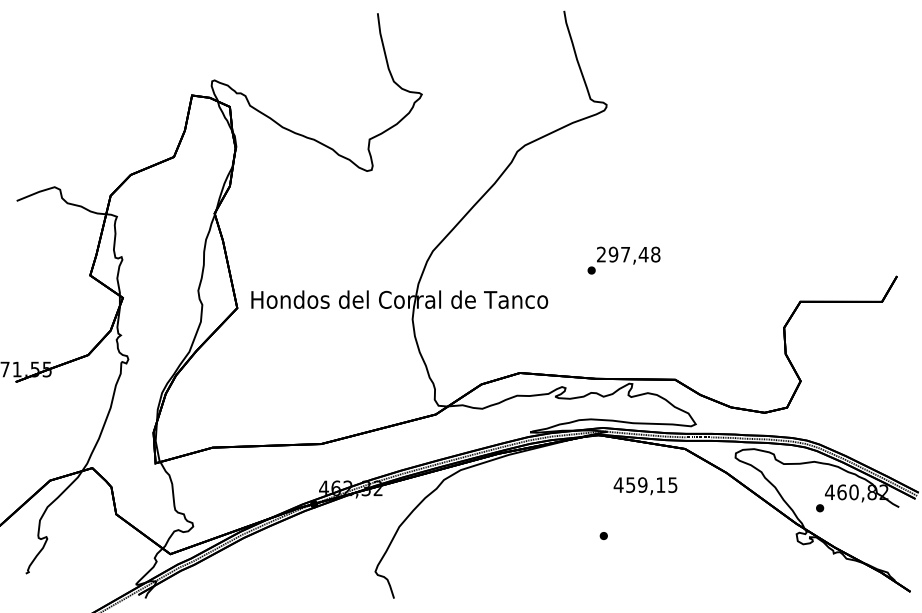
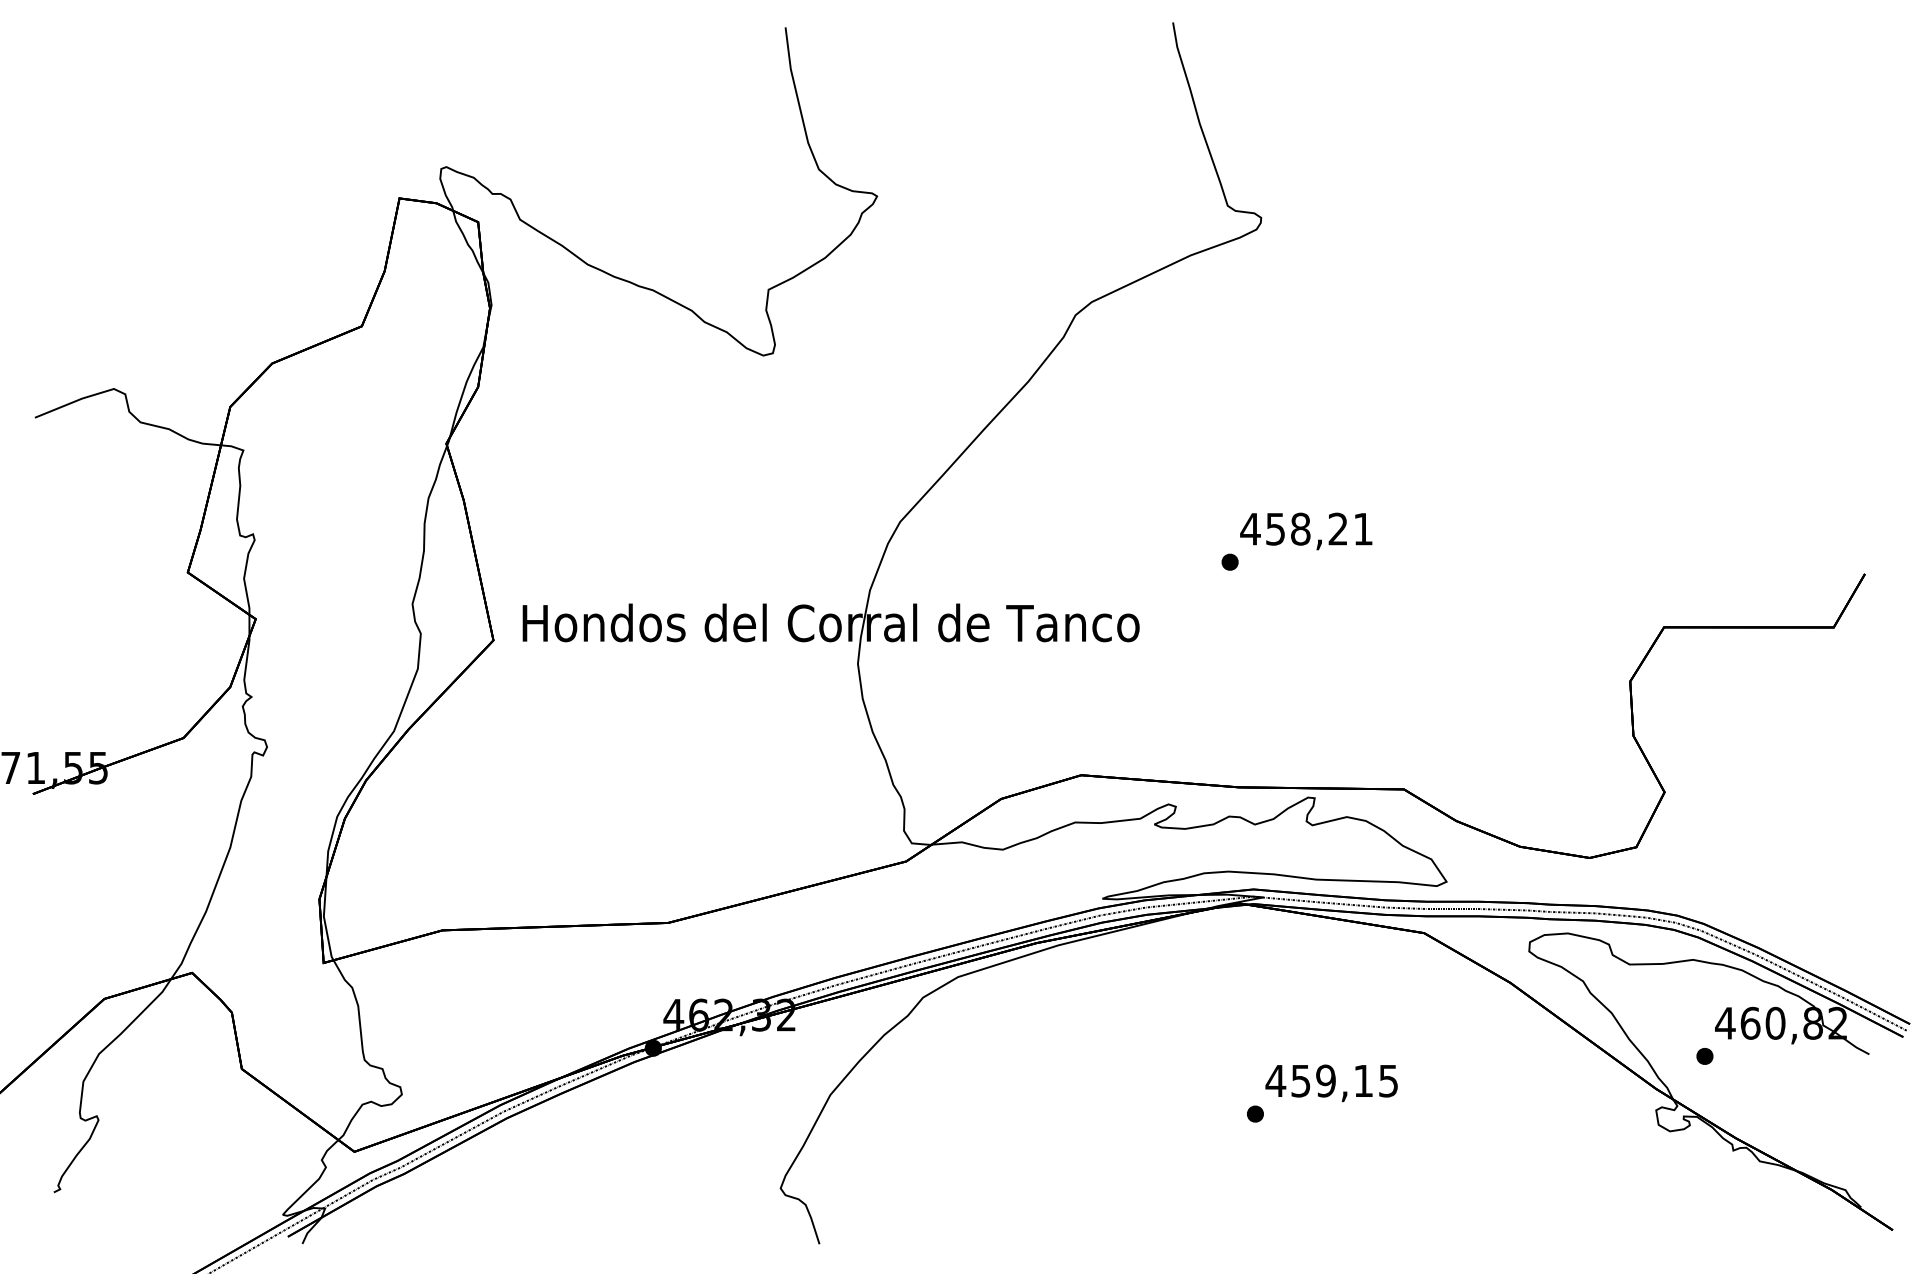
text: (628, 254) -> (1306, 528), 297,48 -> 458,21
text: (645, 486) -> (1331, 1083), moved

